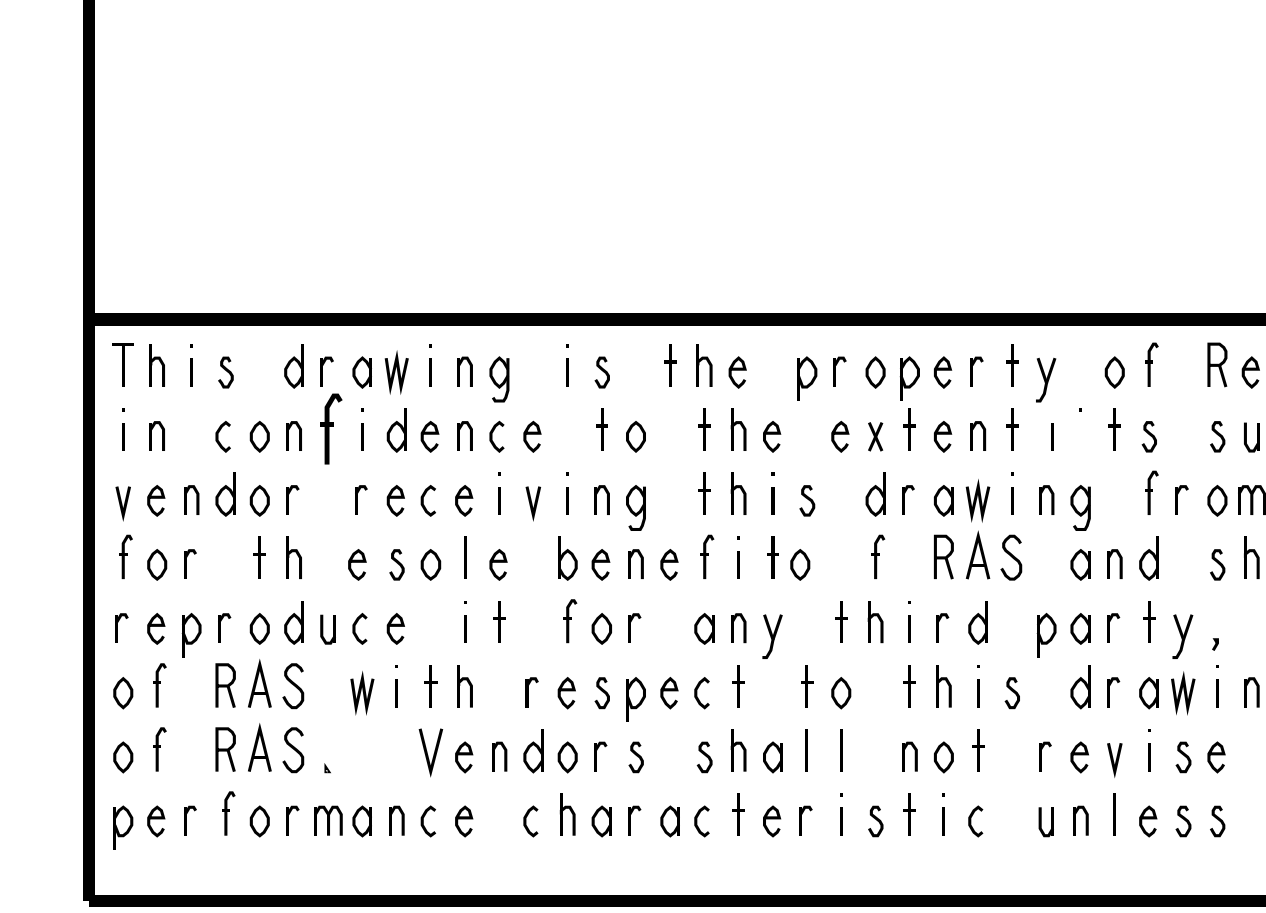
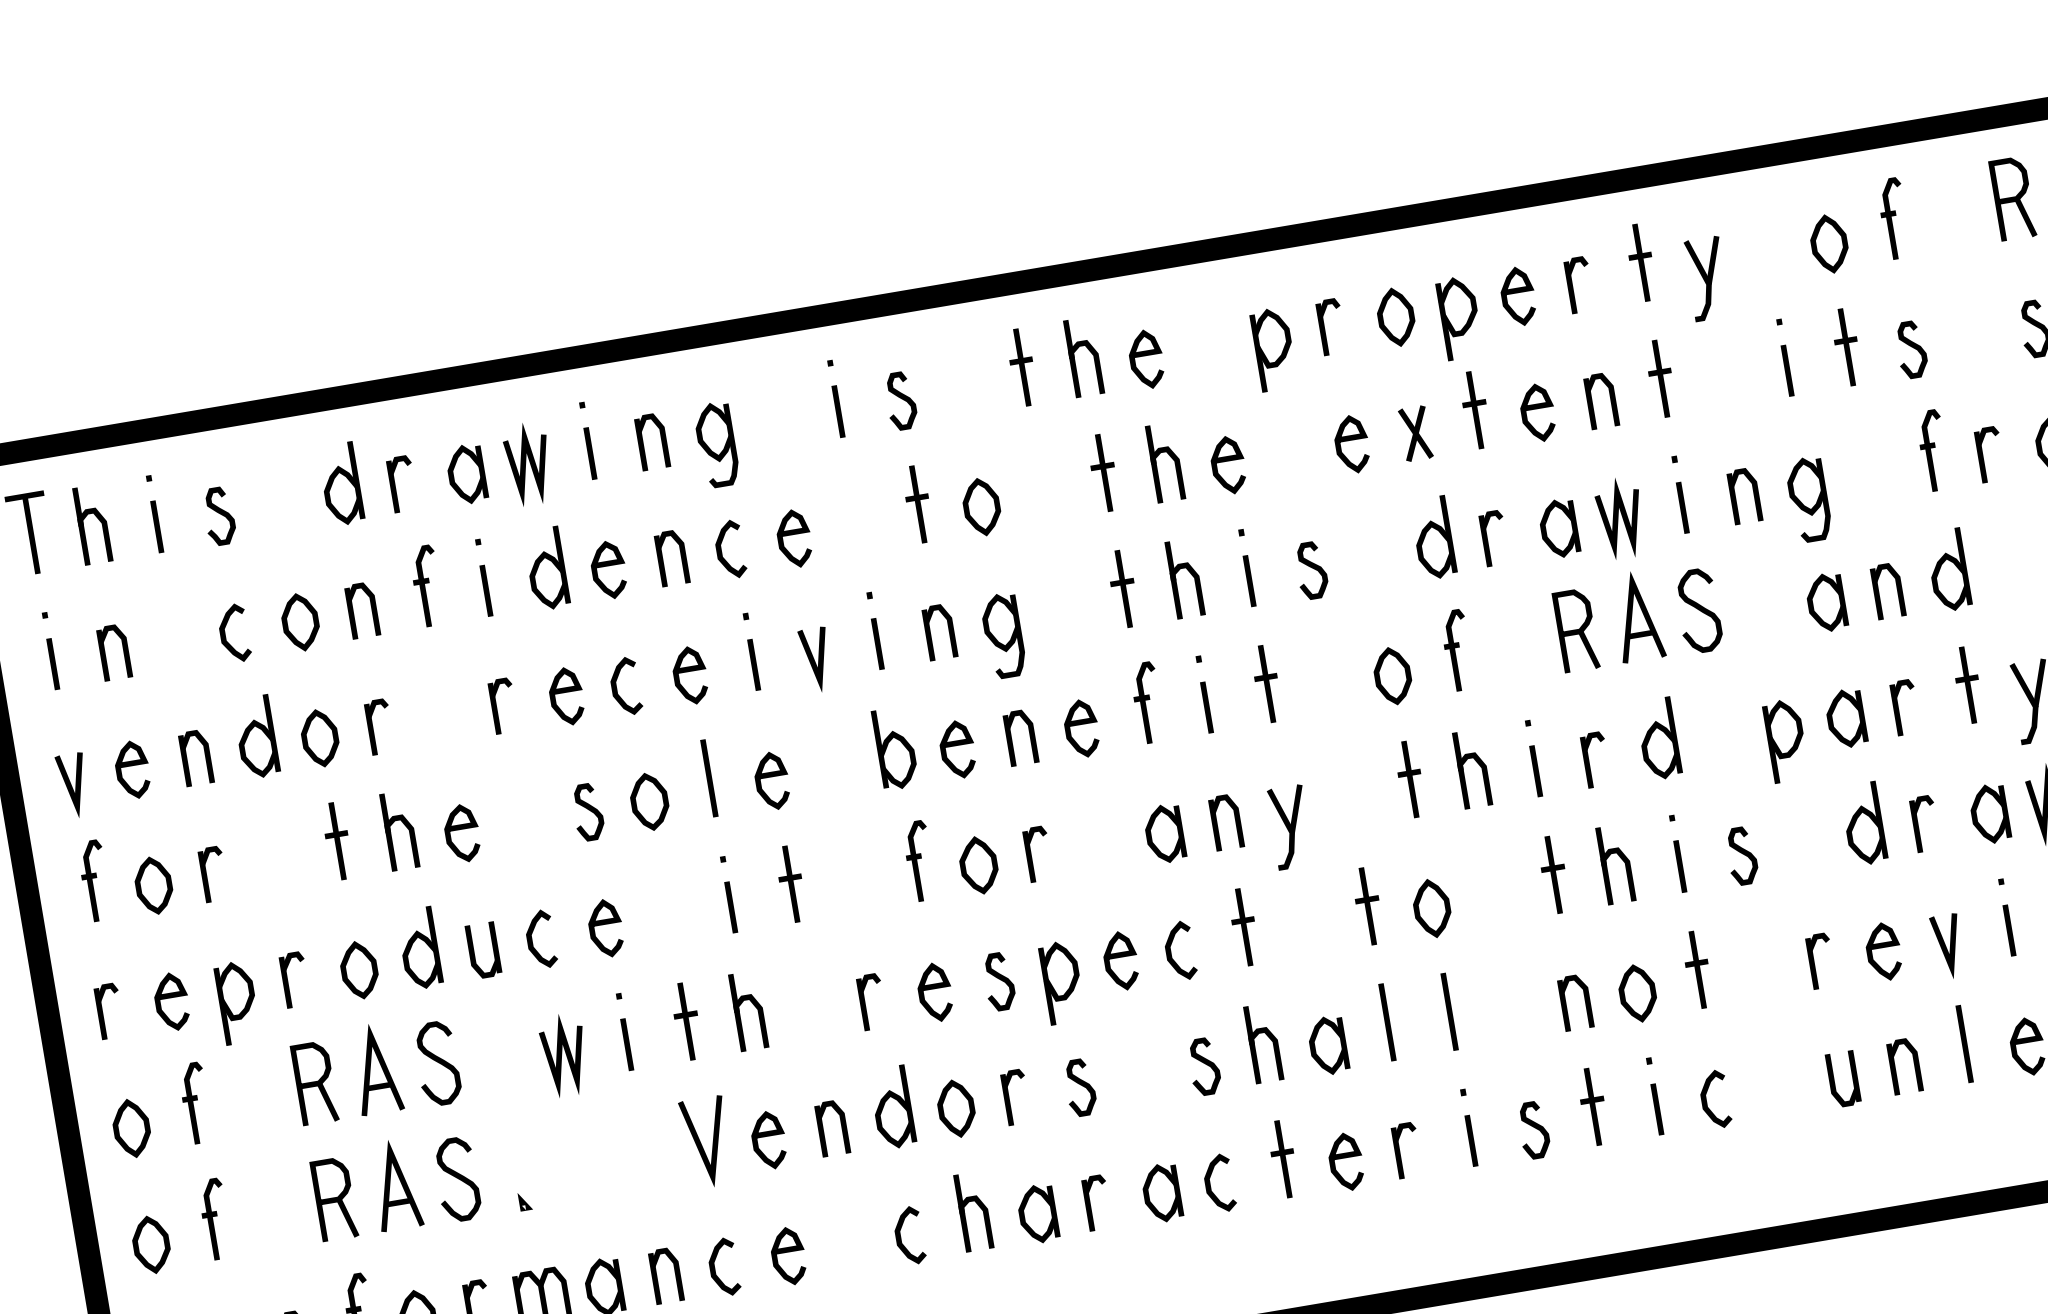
part: (330, 428) -> (426, 585), size x0.62
line: (1052, 436) -> (1786, 370), moved
curve: (357, 562) -> (461, 829), moved
part: (800, 564) -> (1393, 675), moved

